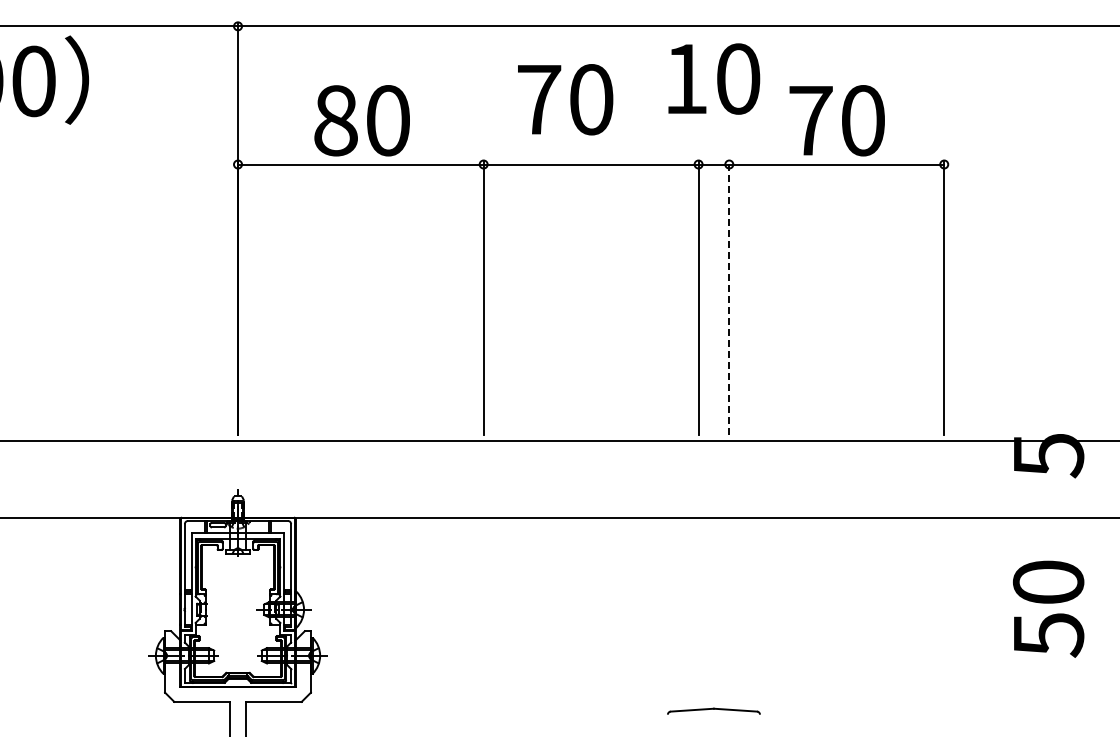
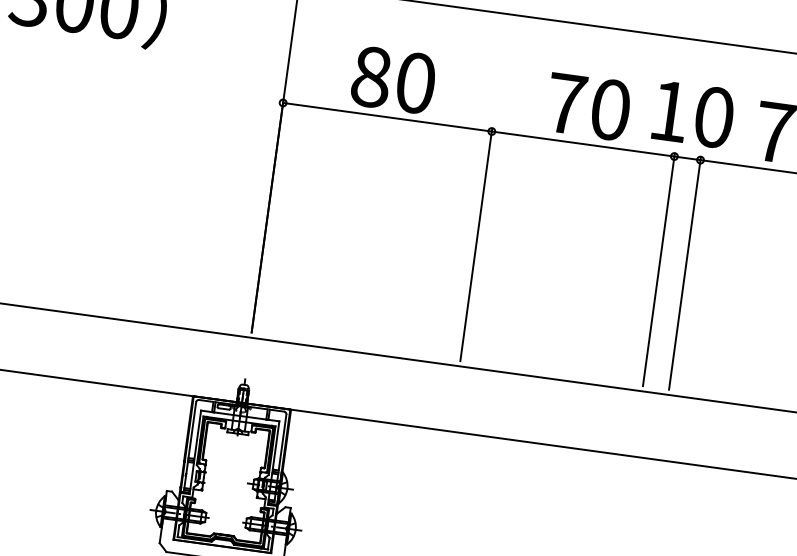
text: (714, 78) -> (693, 114), moved
text: (565, 99) -> (588, 106), moved
line: (729, 298) -> (685, 273), dashed -> solid

